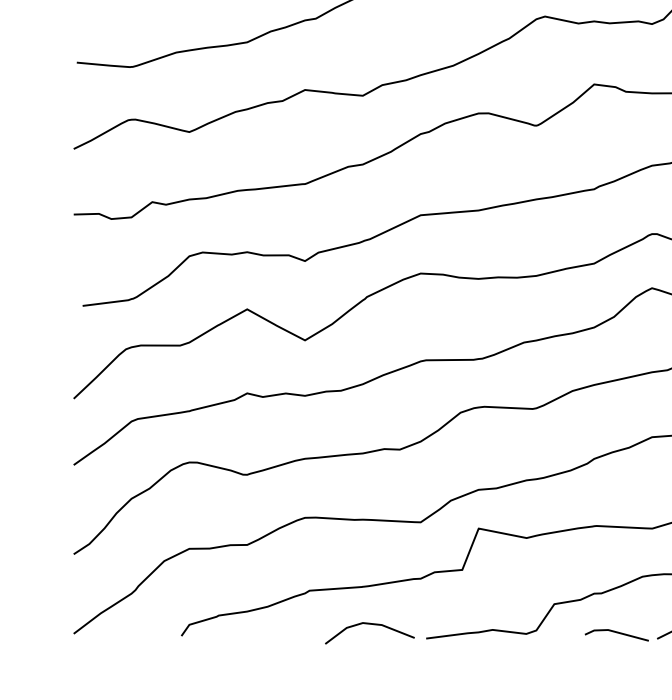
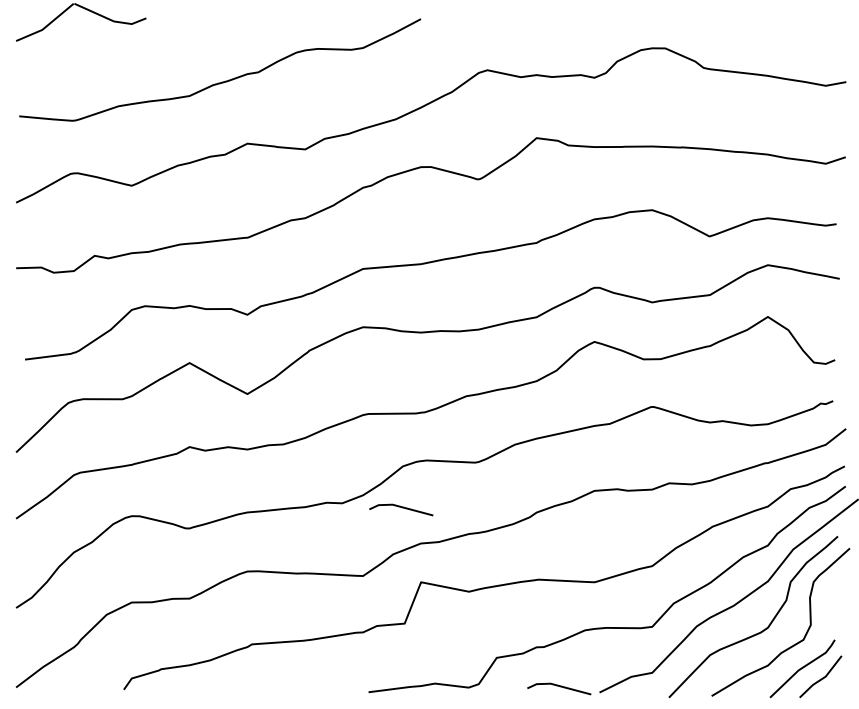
line: (460, 454) -> (402, 508), added
line: (370, 624) -> (312, 678), removed

